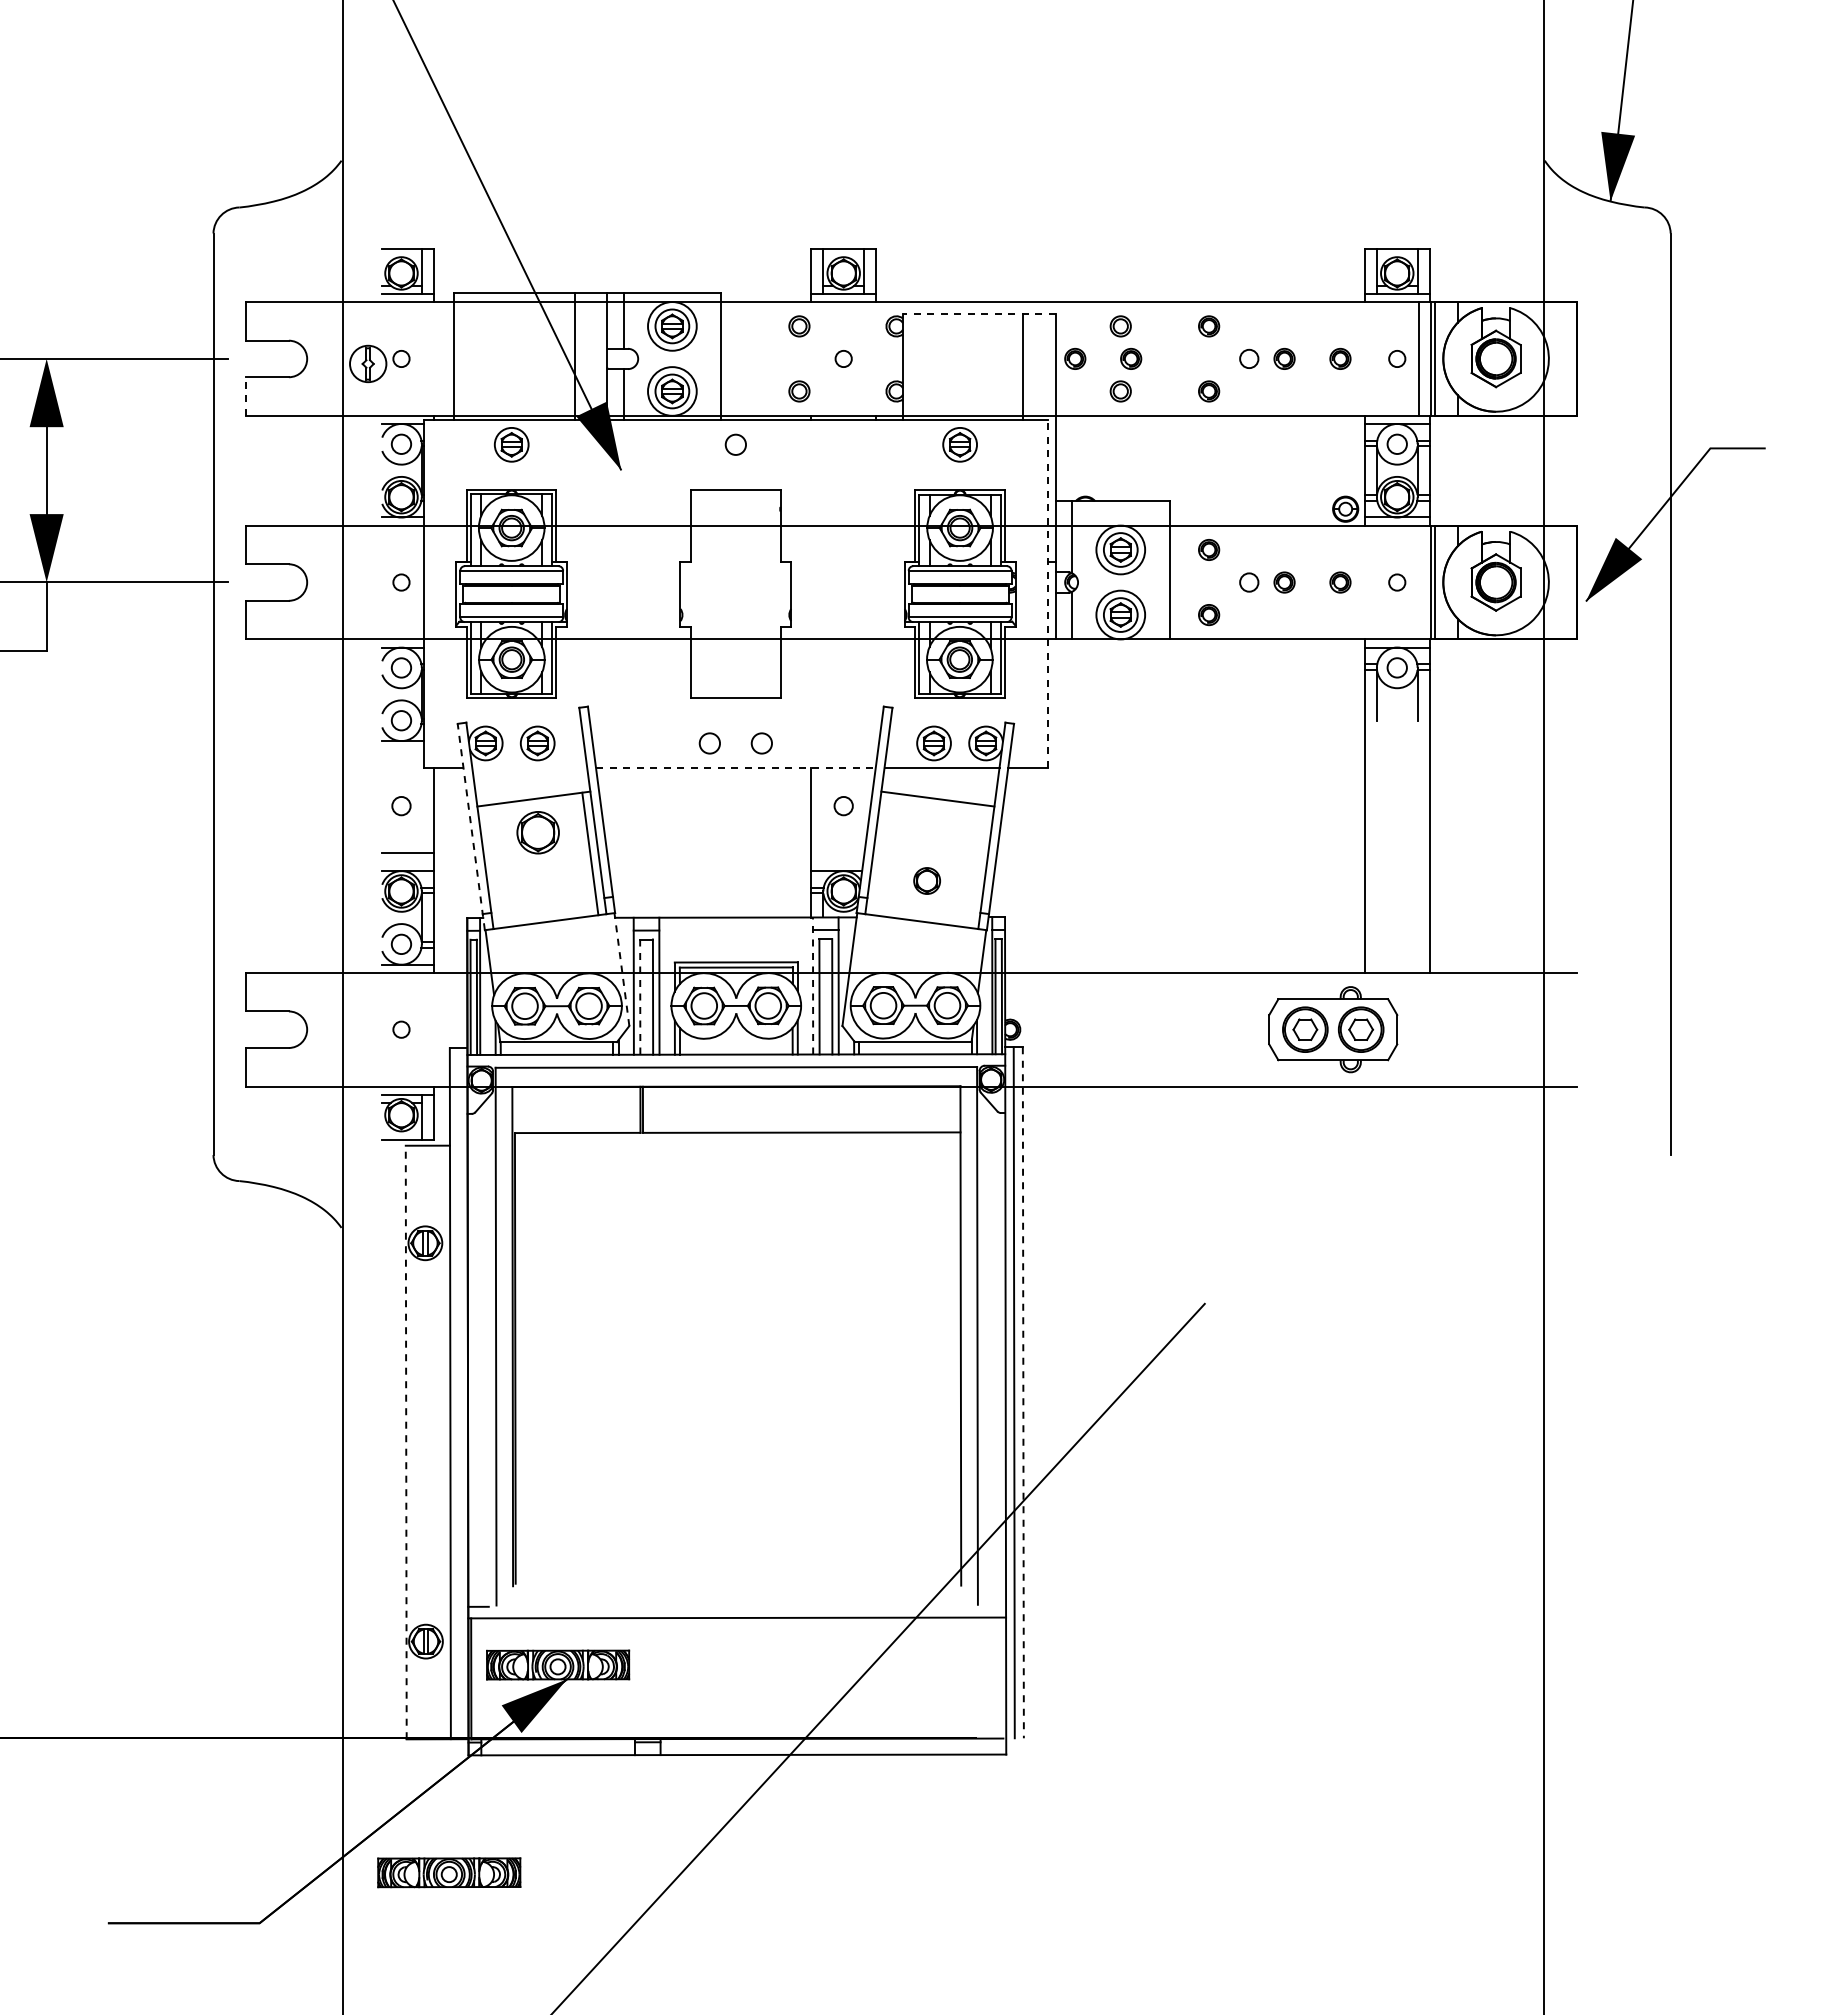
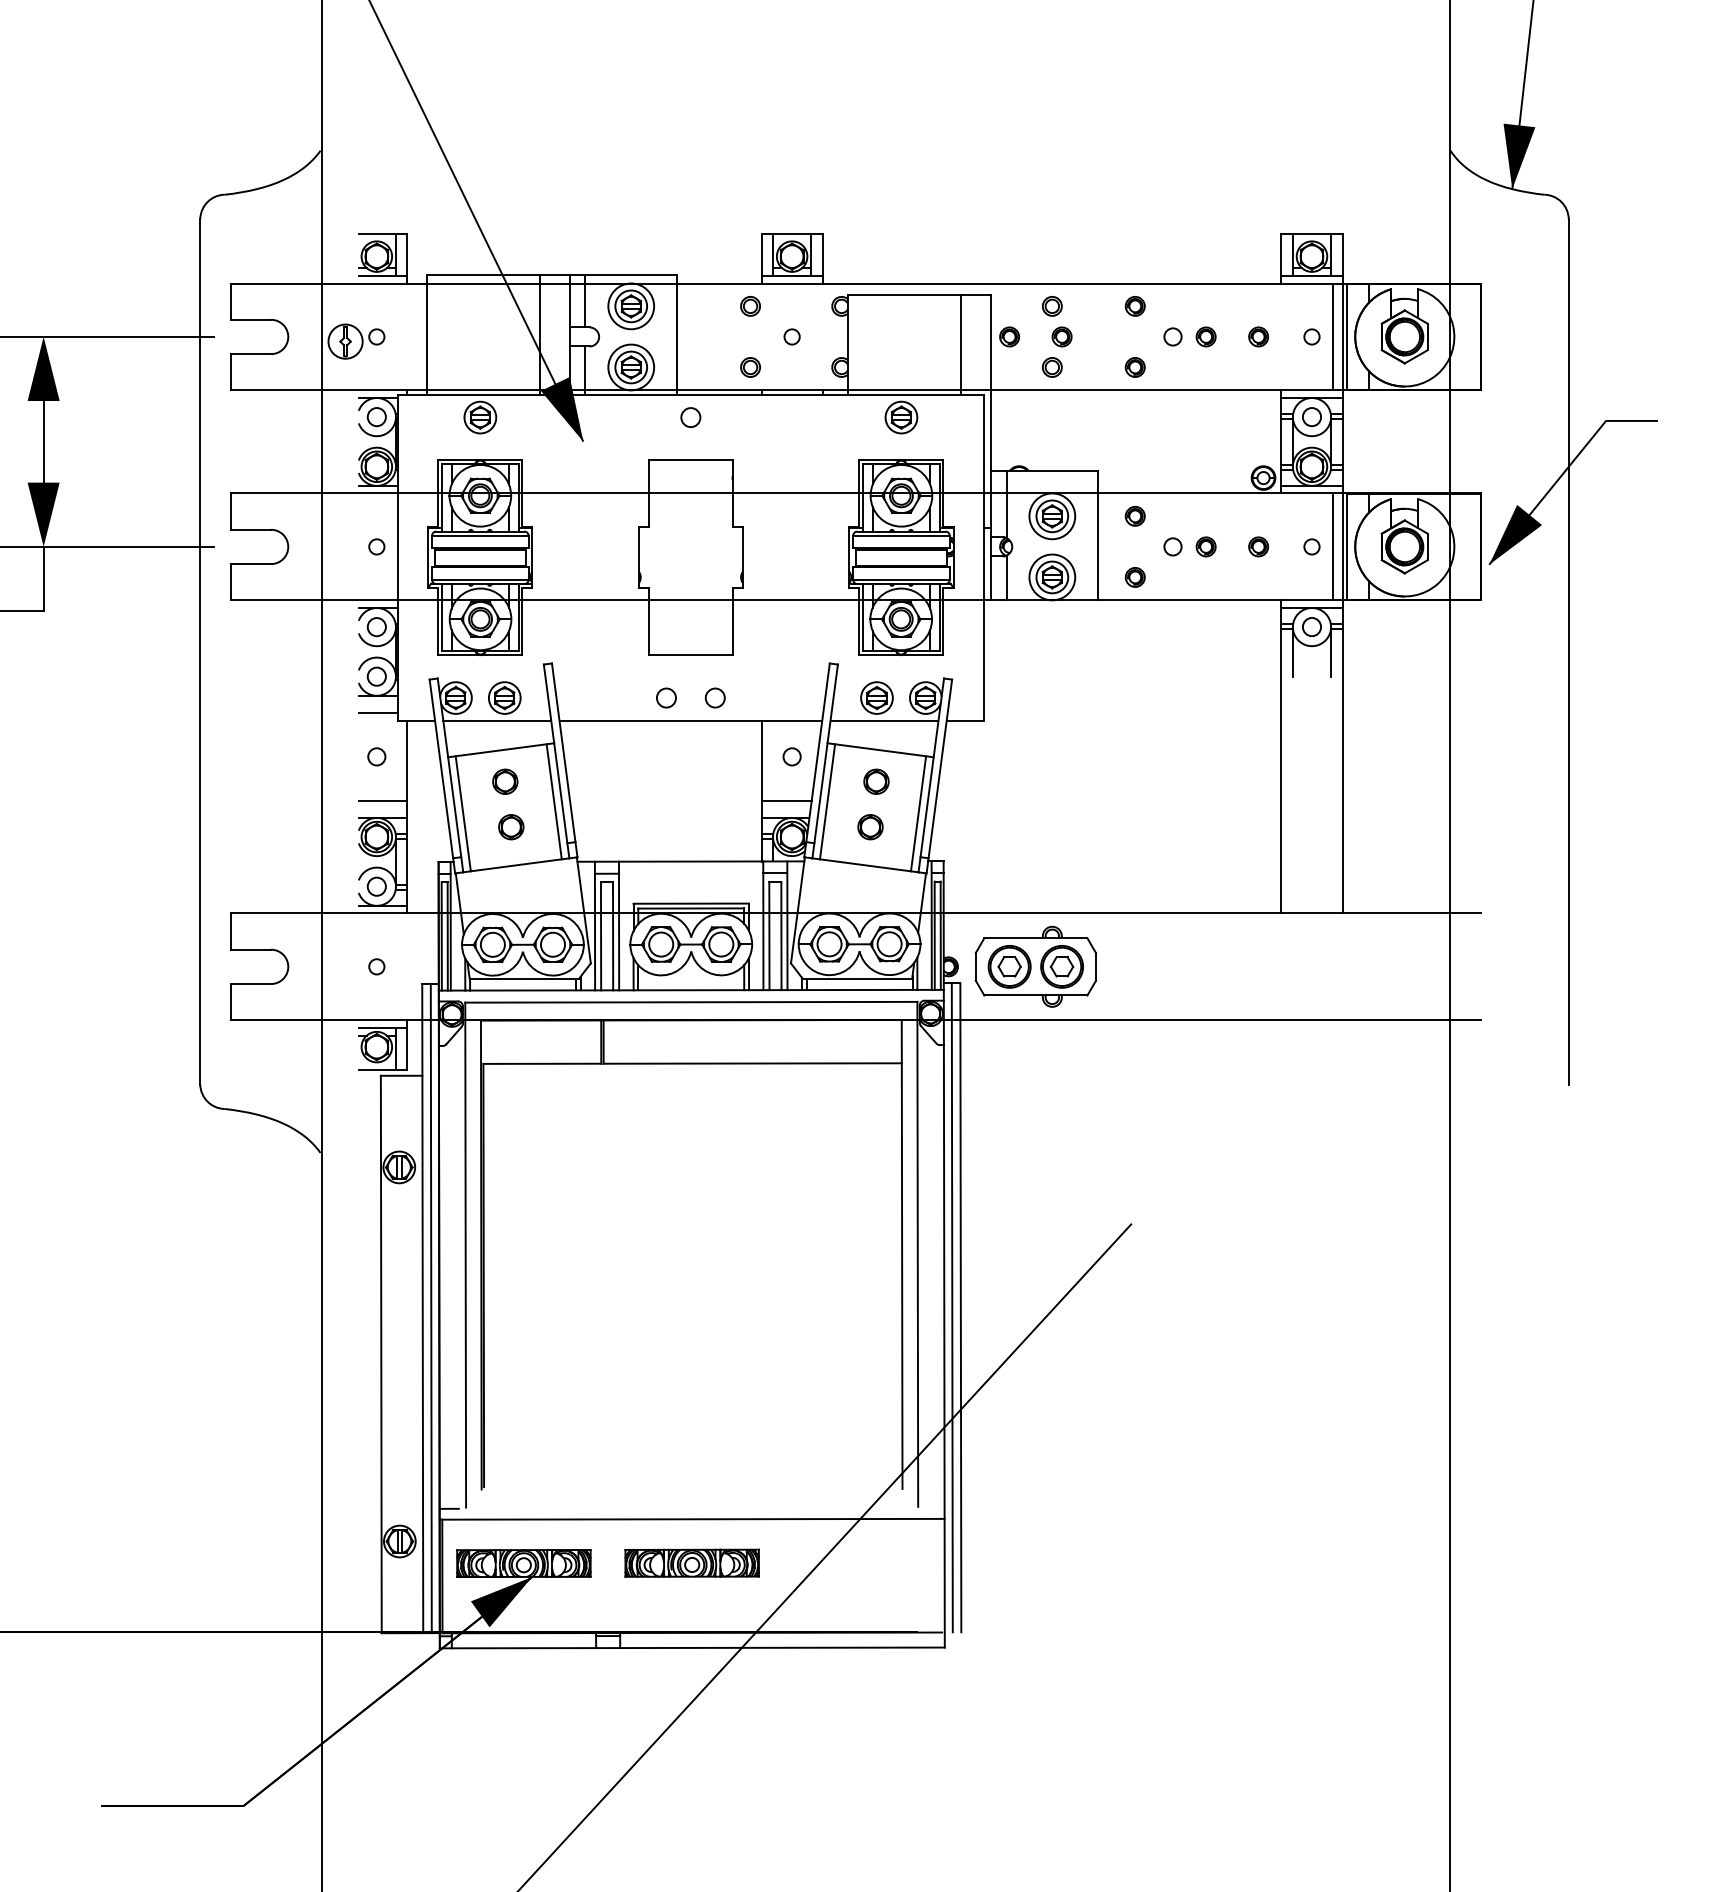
line: (978, 314) -> (918, 295), dashed -> solid
line: (246, 396) -> (231, 372), dashed -> solid
line: (1419, 582) -> (1332, 546), added
line: (1048, 594) -> (984, 558), dashed -> solid
line: (402, 759) -> (377, 713), added
line: (529, 767) -> (497, 720), added
line: (735, 767) -> (690, 720), dashed -> solid
line: (471, 826) -> (442, 776), dashed -> solid
part: (538, 832) -> (505, 781), size x0.62
part: (933, 832) -> (876, 781), added
line: (837, 852) -> (786, 800), added
line: (881, 853) -> (827, 801), added
line: (493, 866) -> (463, 813), added
line: (978, 866) -> (918, 813), added
part: (544, 880) -> (511, 826), added
line: (621, 969) -> (583, 910), dashed -> solid
line: (813, 985) -> (763, 925), dashed -> solid
line: (640, 997) -> (601, 936), dashed -> solid
part: (1333, 1029) -> (1036, 966), moved
line: (1023, 1392) -> (960, 1307), dashed -> solid
line: (458, 1393) -> (430, 1308), added
line: (406, 1442) -> (381, 1354), dashed -> solid
part: (449, 1872) -> (692, 1562), moved

